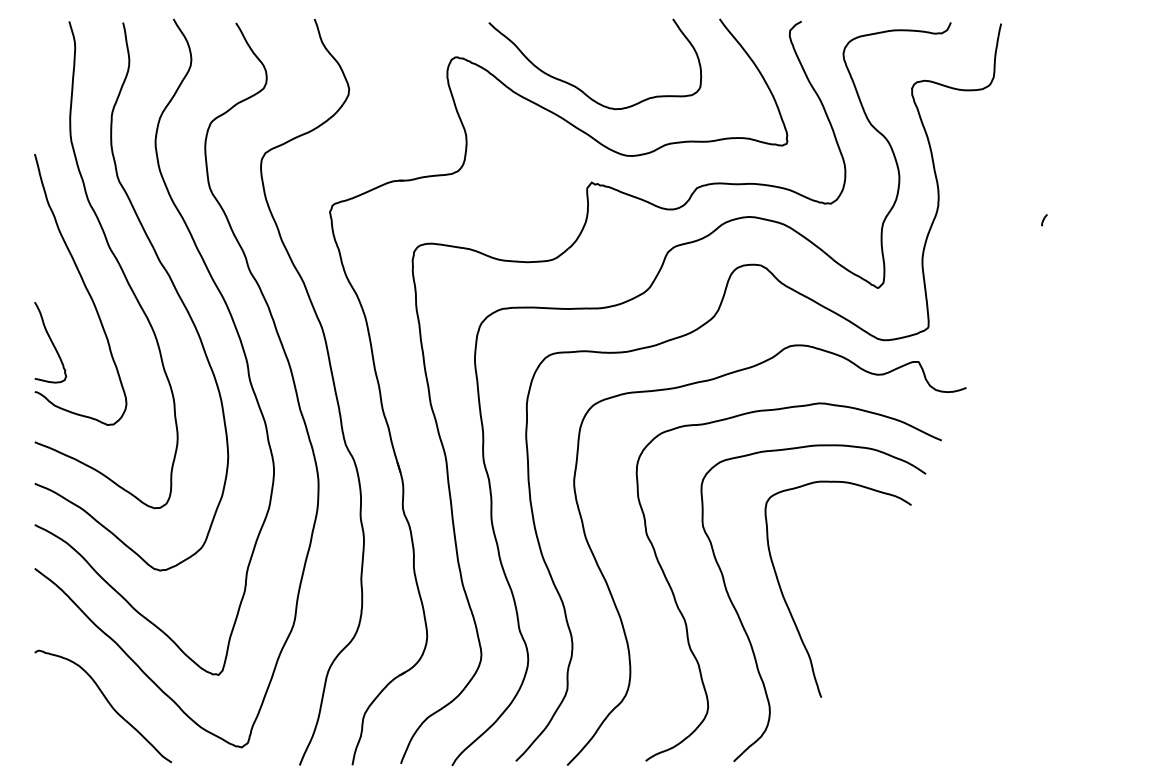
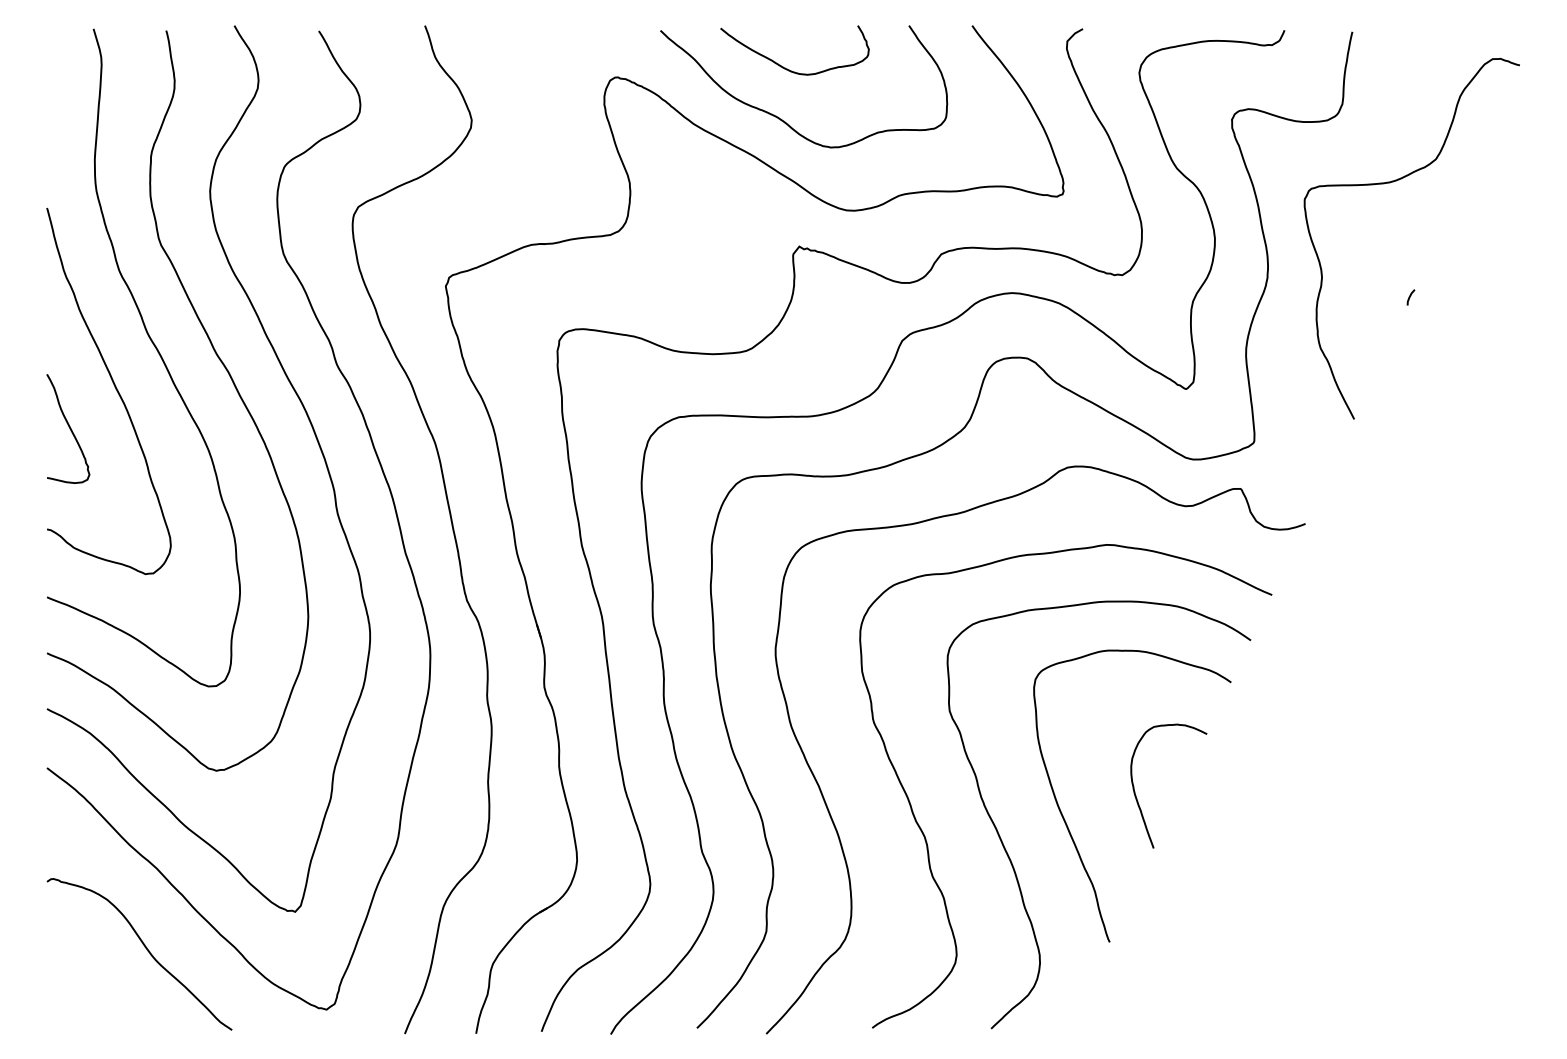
curve: (581, 49) -> (785, 66), added
curve: (1031, 135) -> (1393, 183), added
curve: (50, 341) -> (68, 427), moved
curve: (841, 588) -> (1136, 794), added

